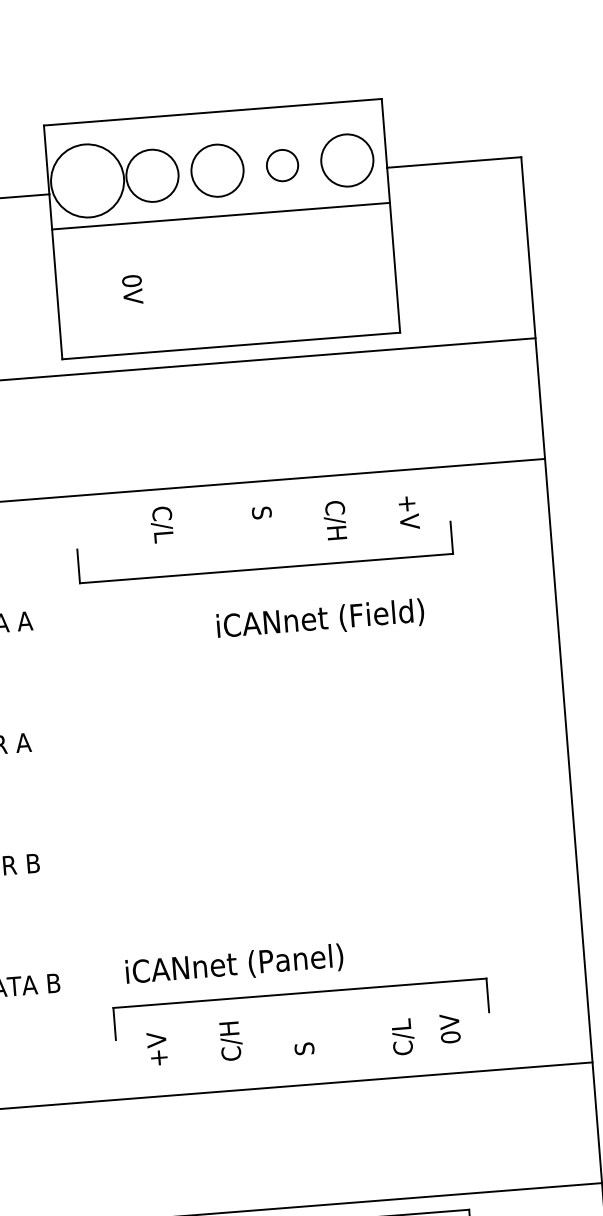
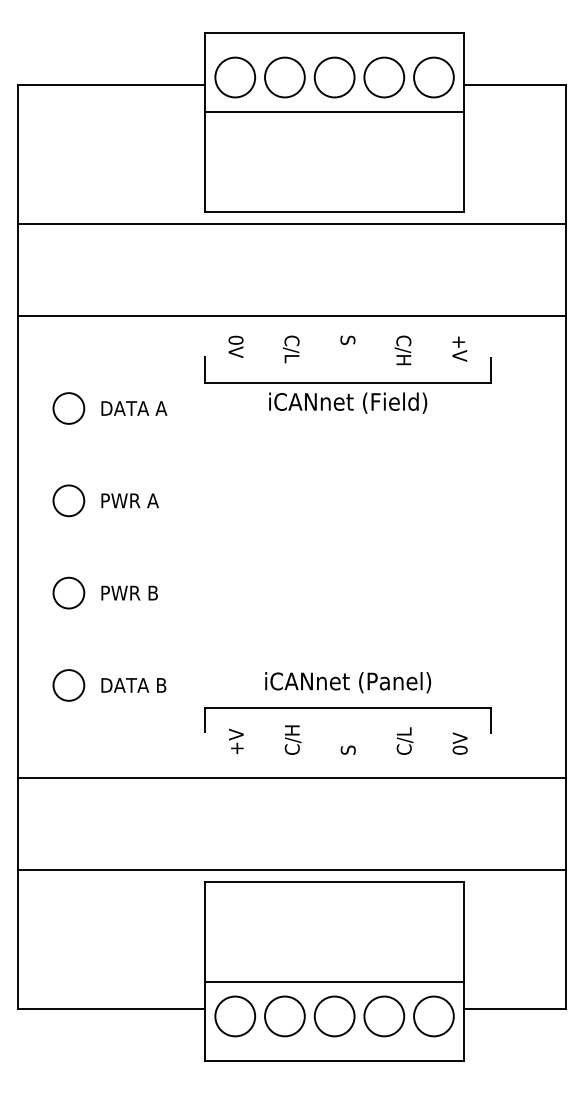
circle: (282, 165) -> (384, 77), size x1.67
circle: (87, 180) -> (235, 77), size x0.71
text: (131, 289) -> (235, 346), moved
text: (162, 524) -> (291, 349), moved
text: (321, 619) -> (348, 402), moved
text: (235, 965) -> (348, 682), moved
text: (402, 1036) -> (404, 740), moved

